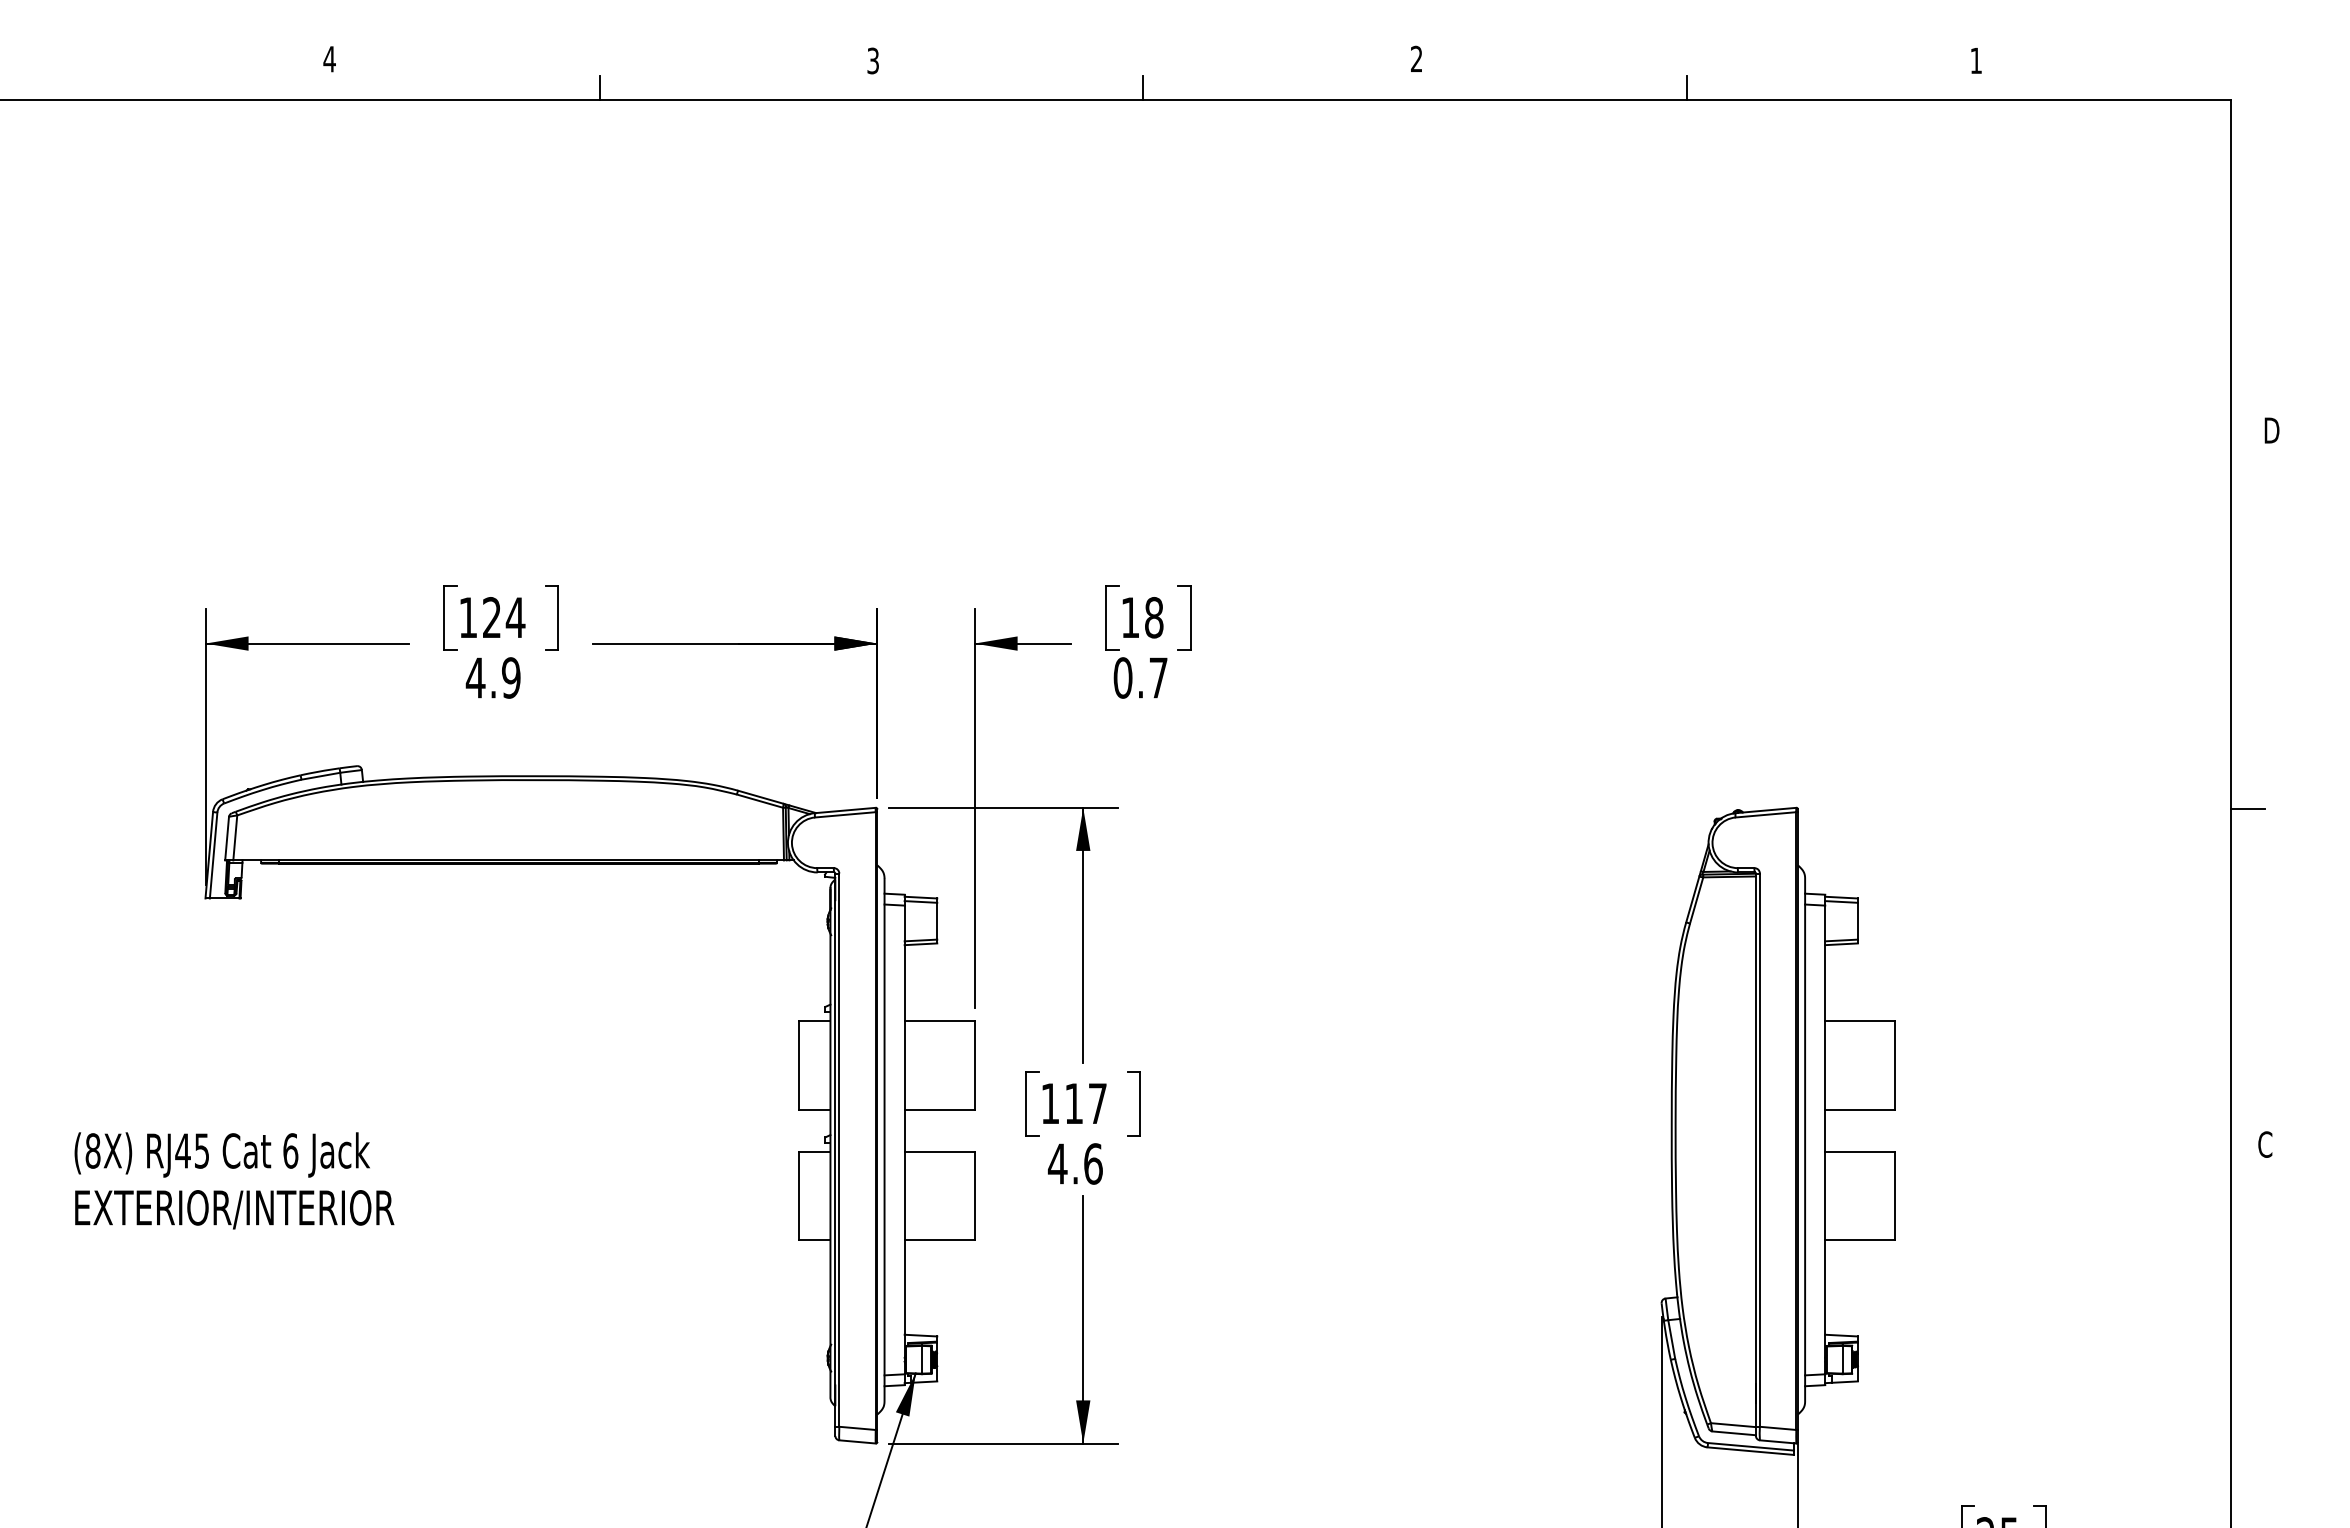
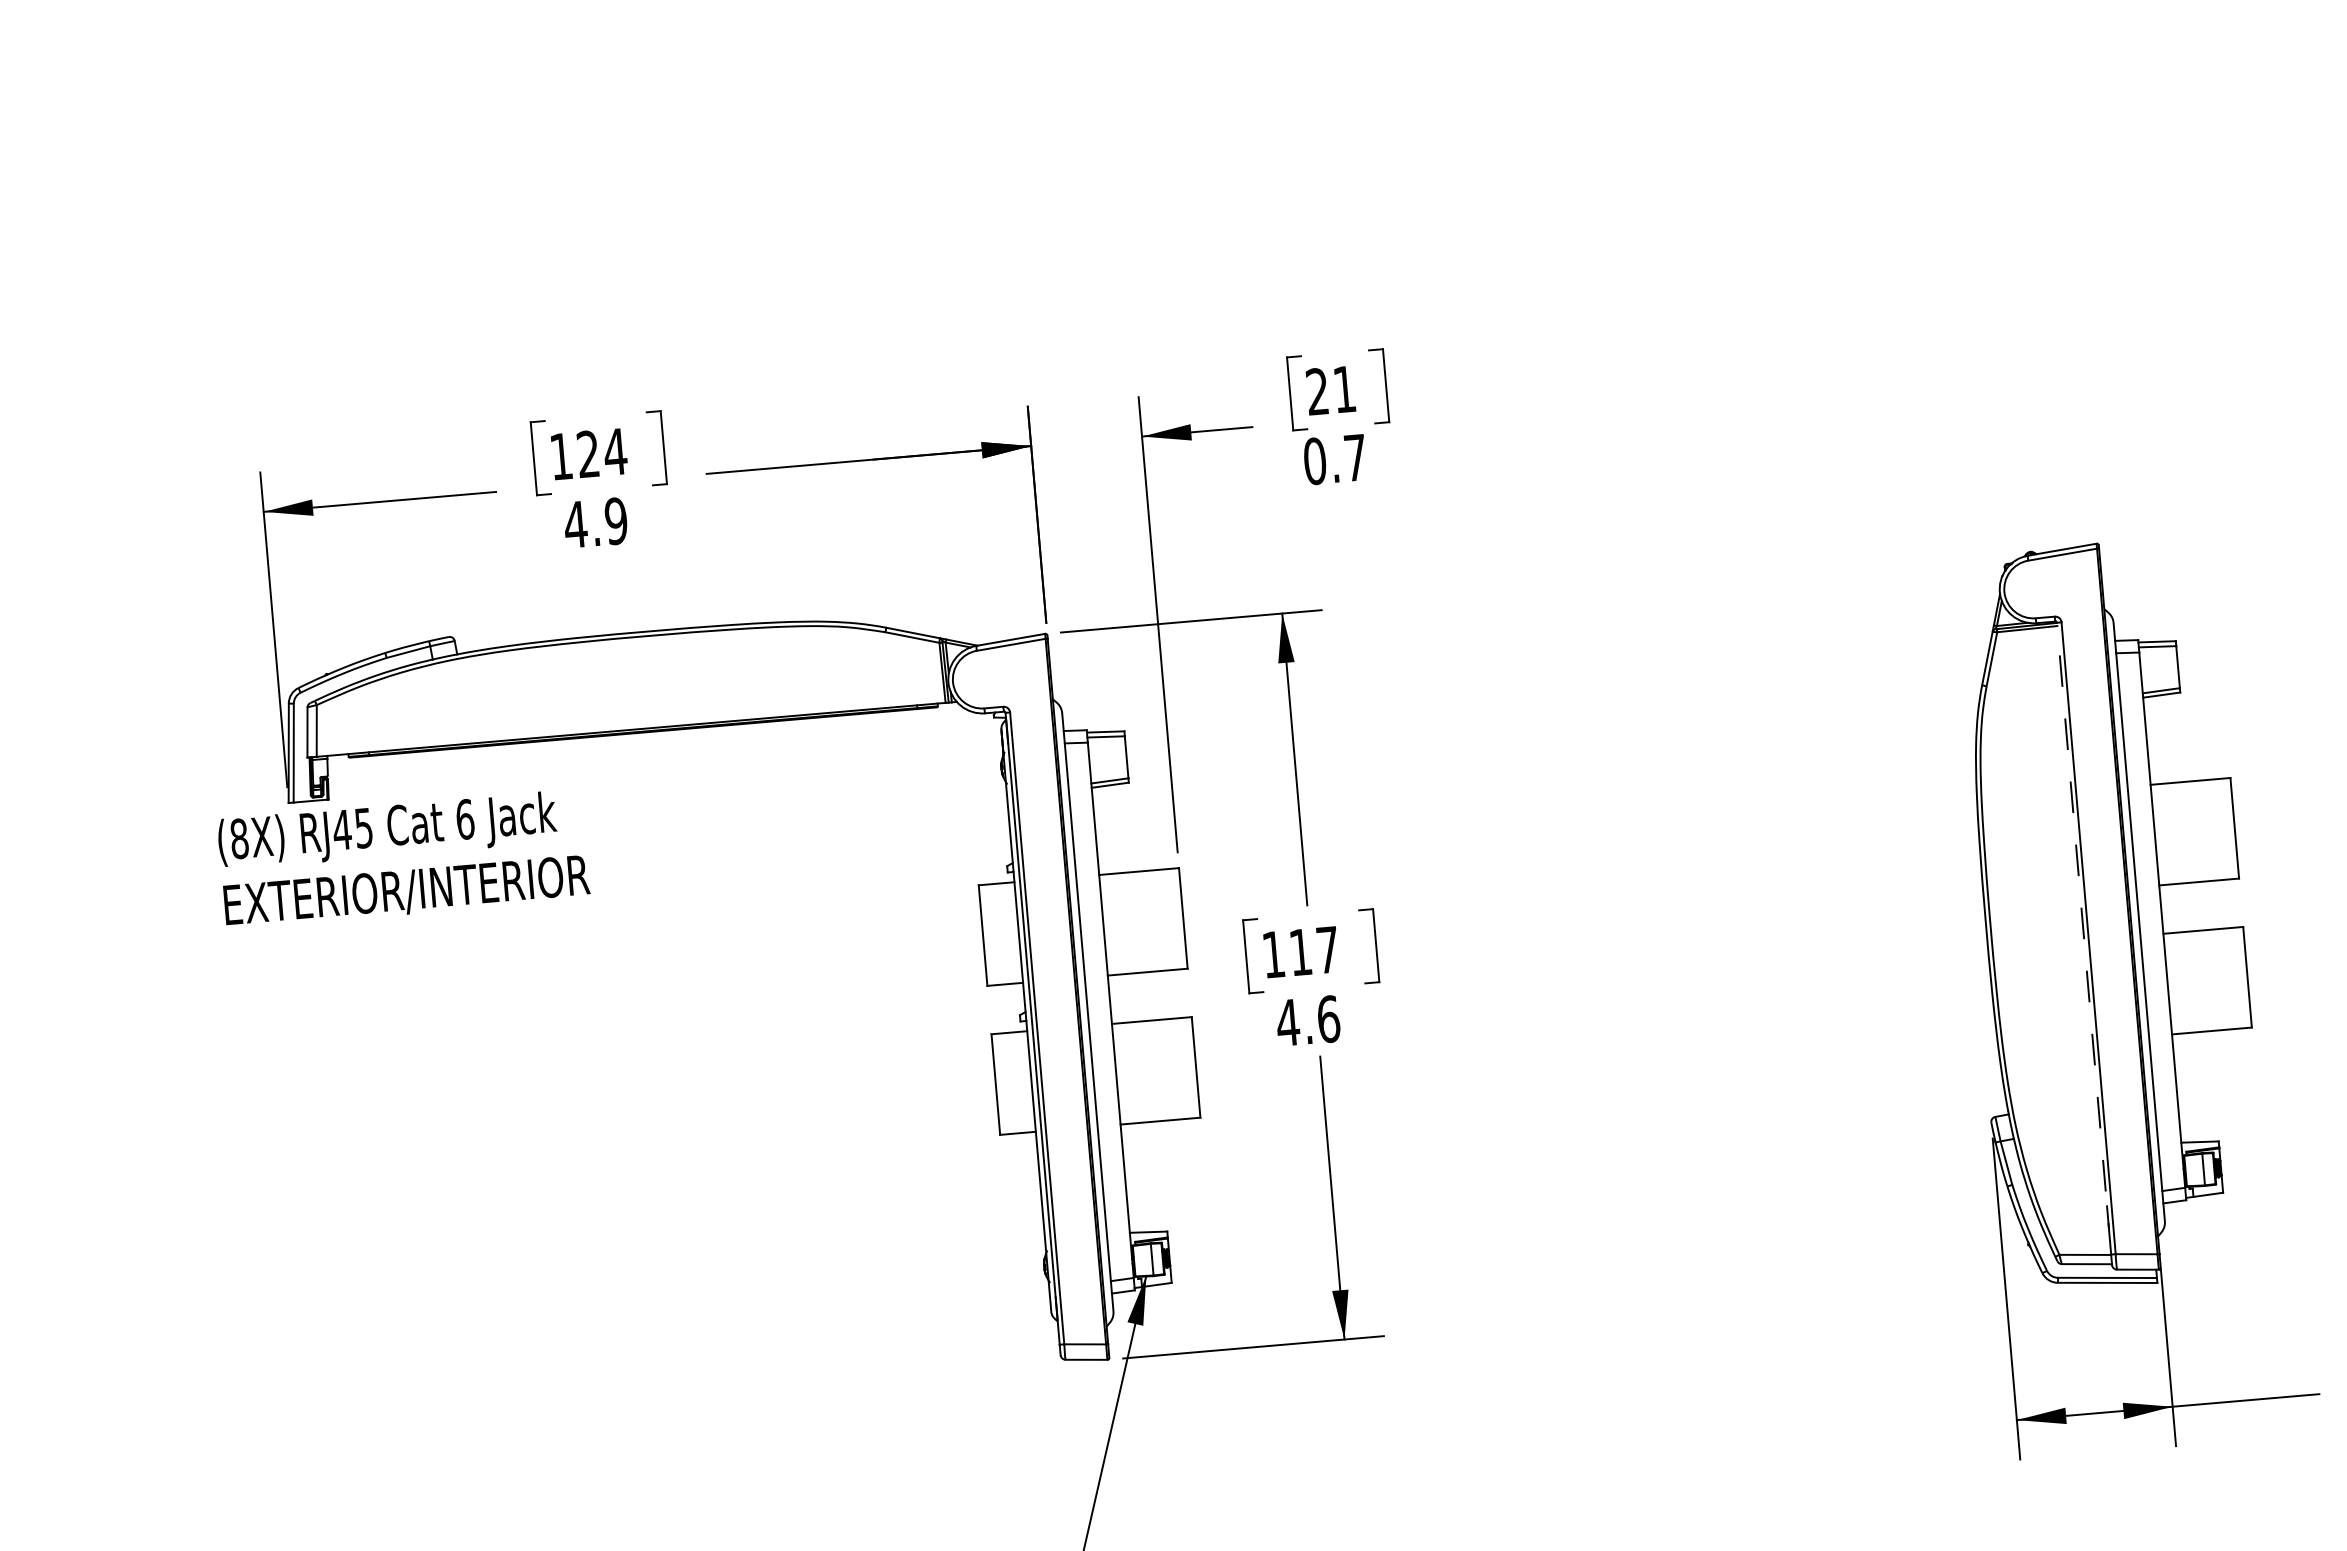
text: (1142, 617) -> (1331, 390), 18 -> 21
line: (1755, 1150) -> (2083, 939), solid -> dashed
text: (234, 1180) -> (403, 858), moved

